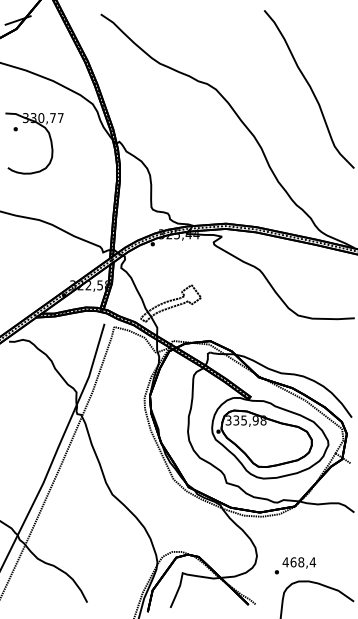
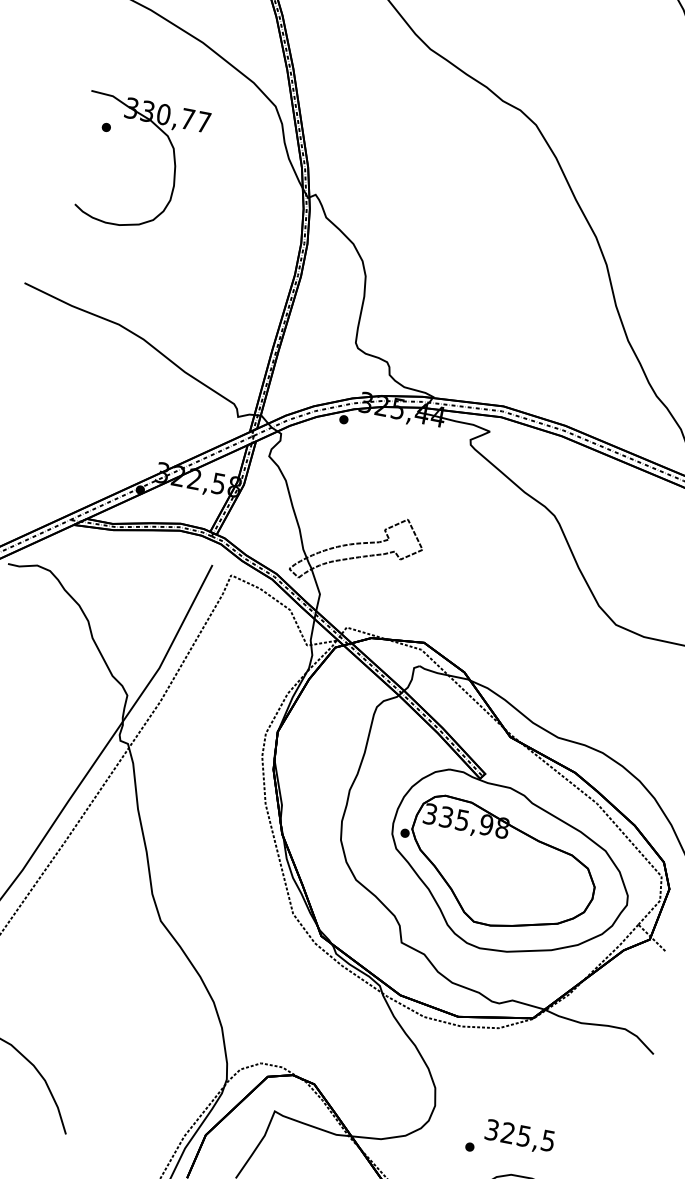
text: (299, 562) -> (520, 1135), 468,4 -> 325,5

